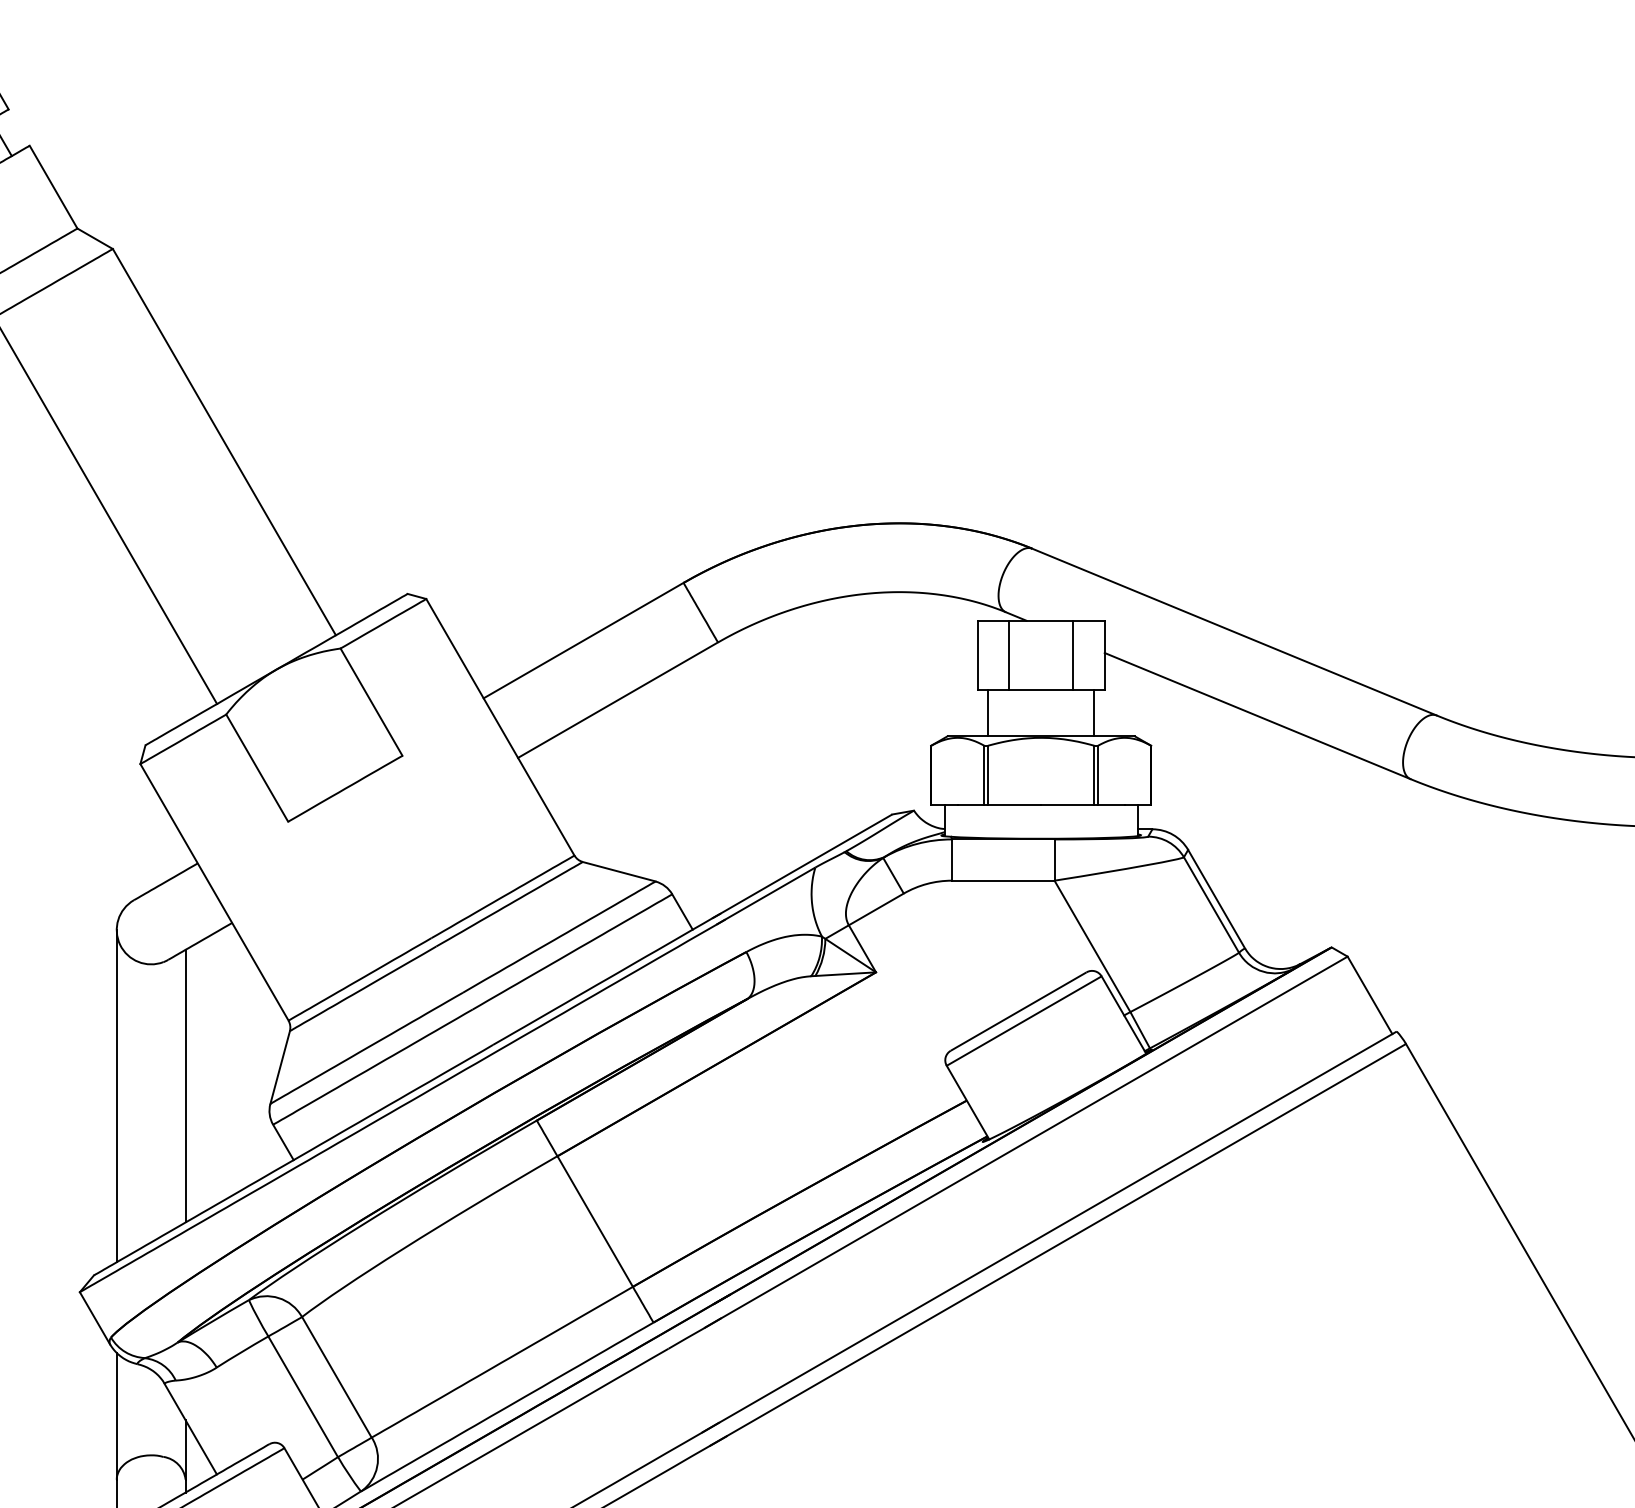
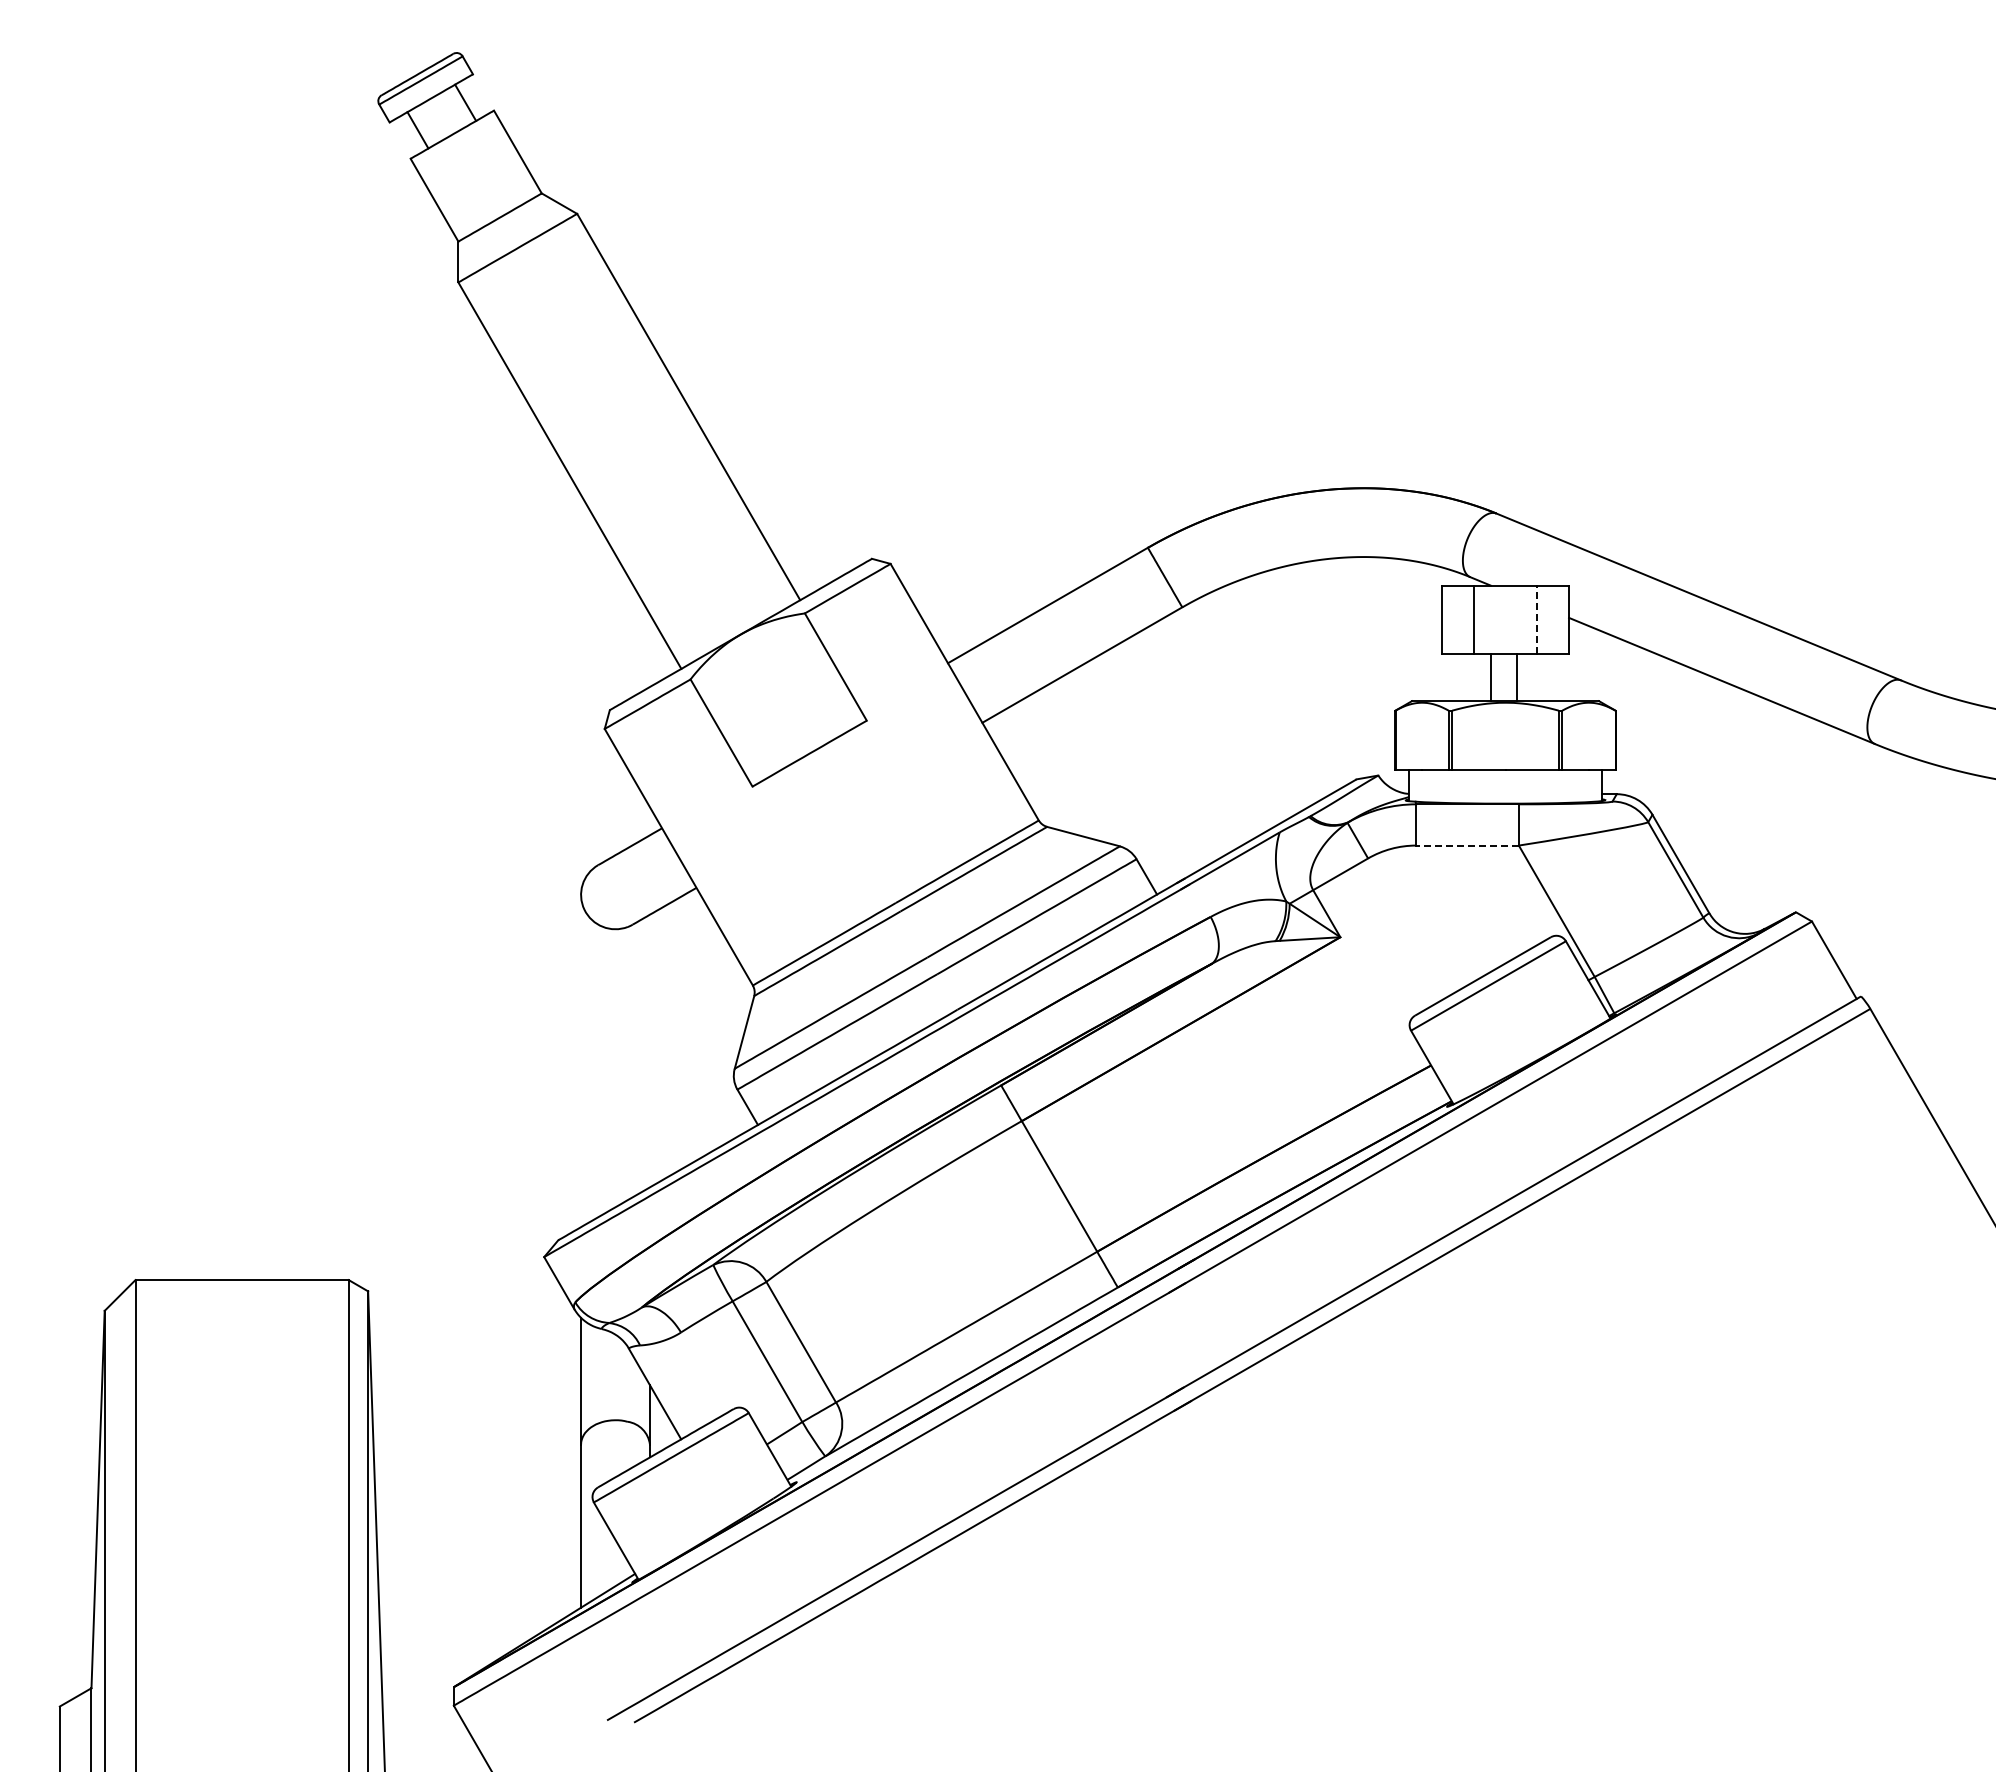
line: (1073, 654) -> (1537, 619), solid -> dashed
line: (988, 712) -> (1516, 677), moved
line: (1094, 712) -> (1491, 677), moved
line: (1003, 880) -> (1467, 845), solid -> dashed
line: (185, 1085) -> (649, 1050), removed
line: (117, 1095) -> (581, 1060), removed

